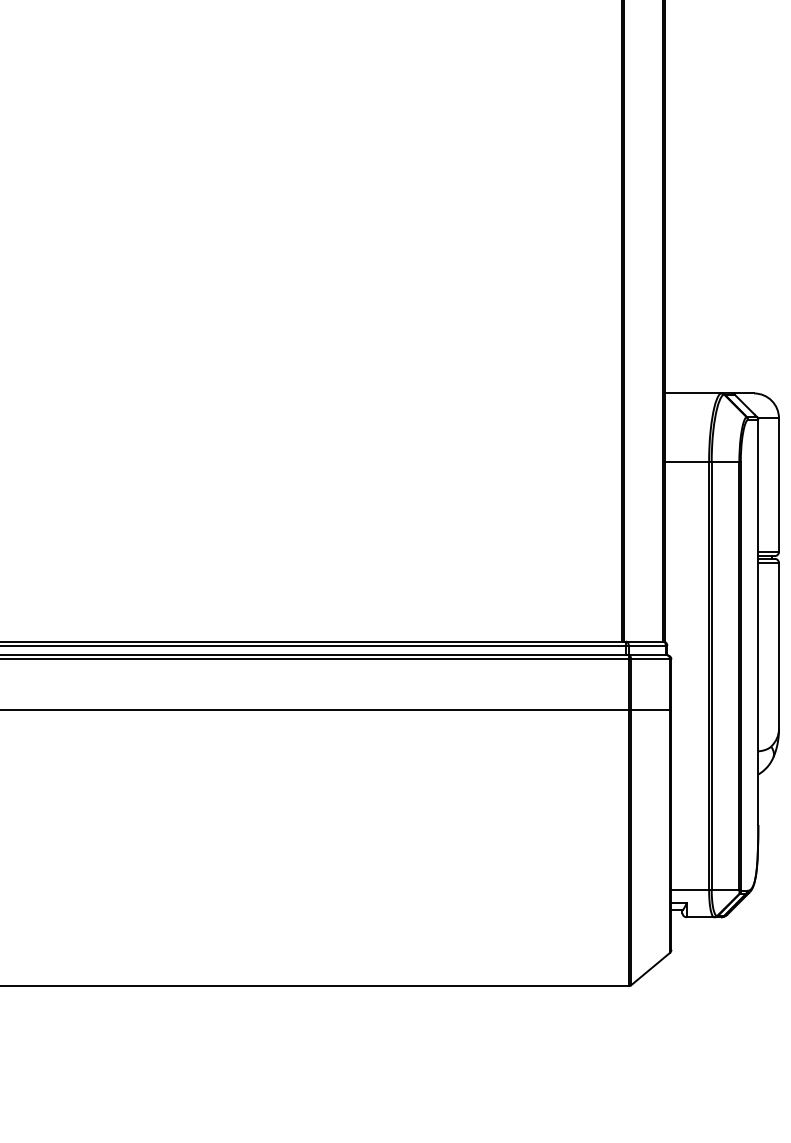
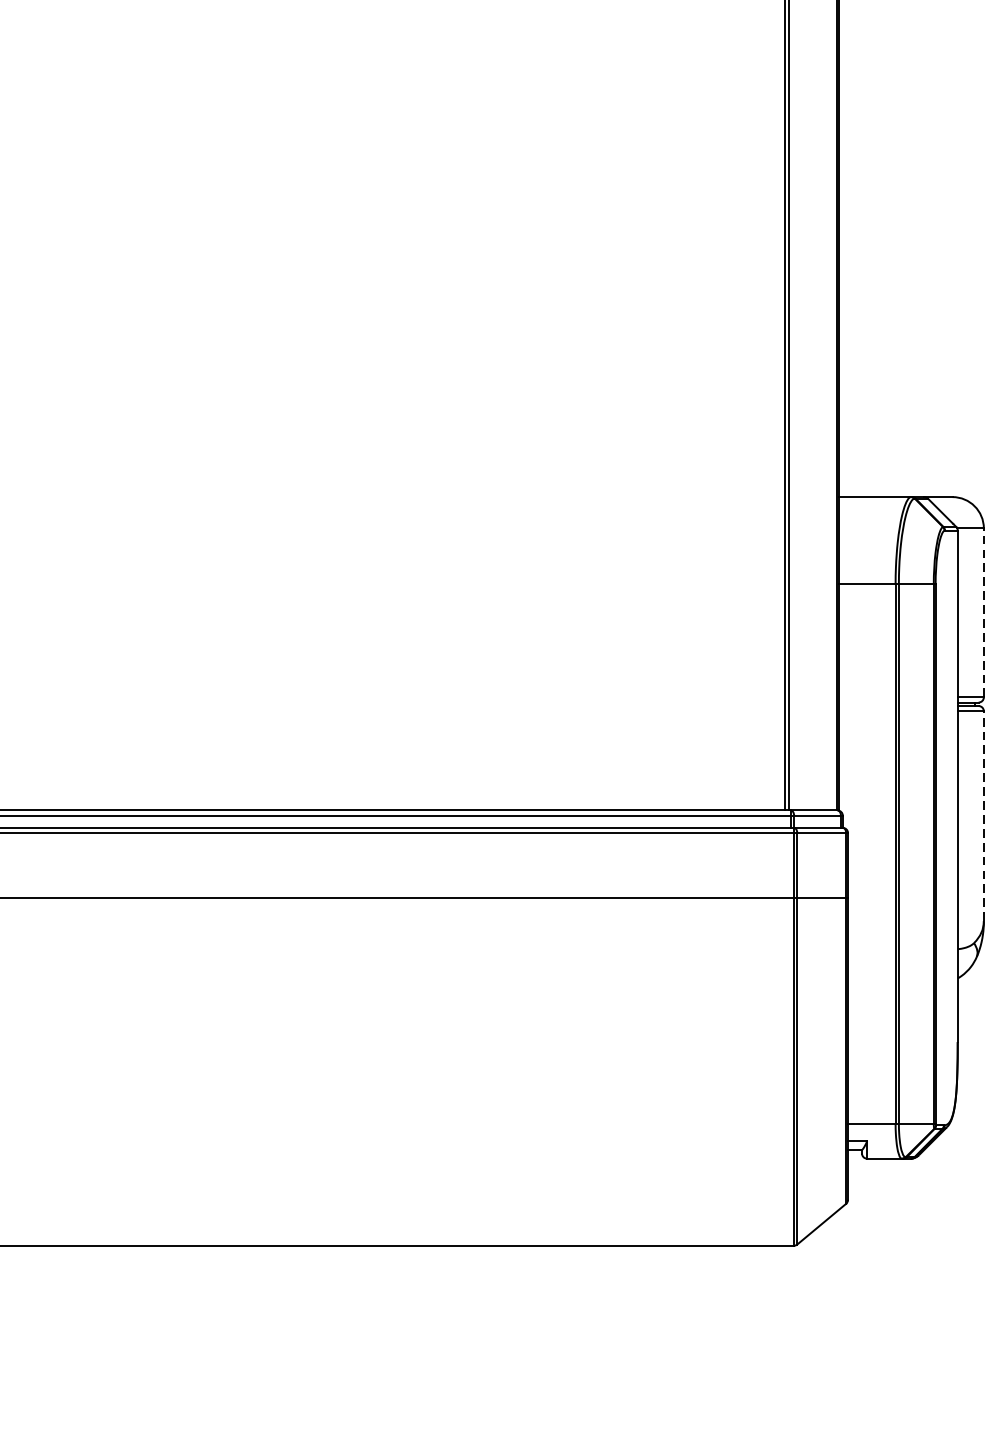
line: (778, 485) -> (983, 613), solid -> dashed
line: (778, 645) -> (983, 815), solid -> dashed

